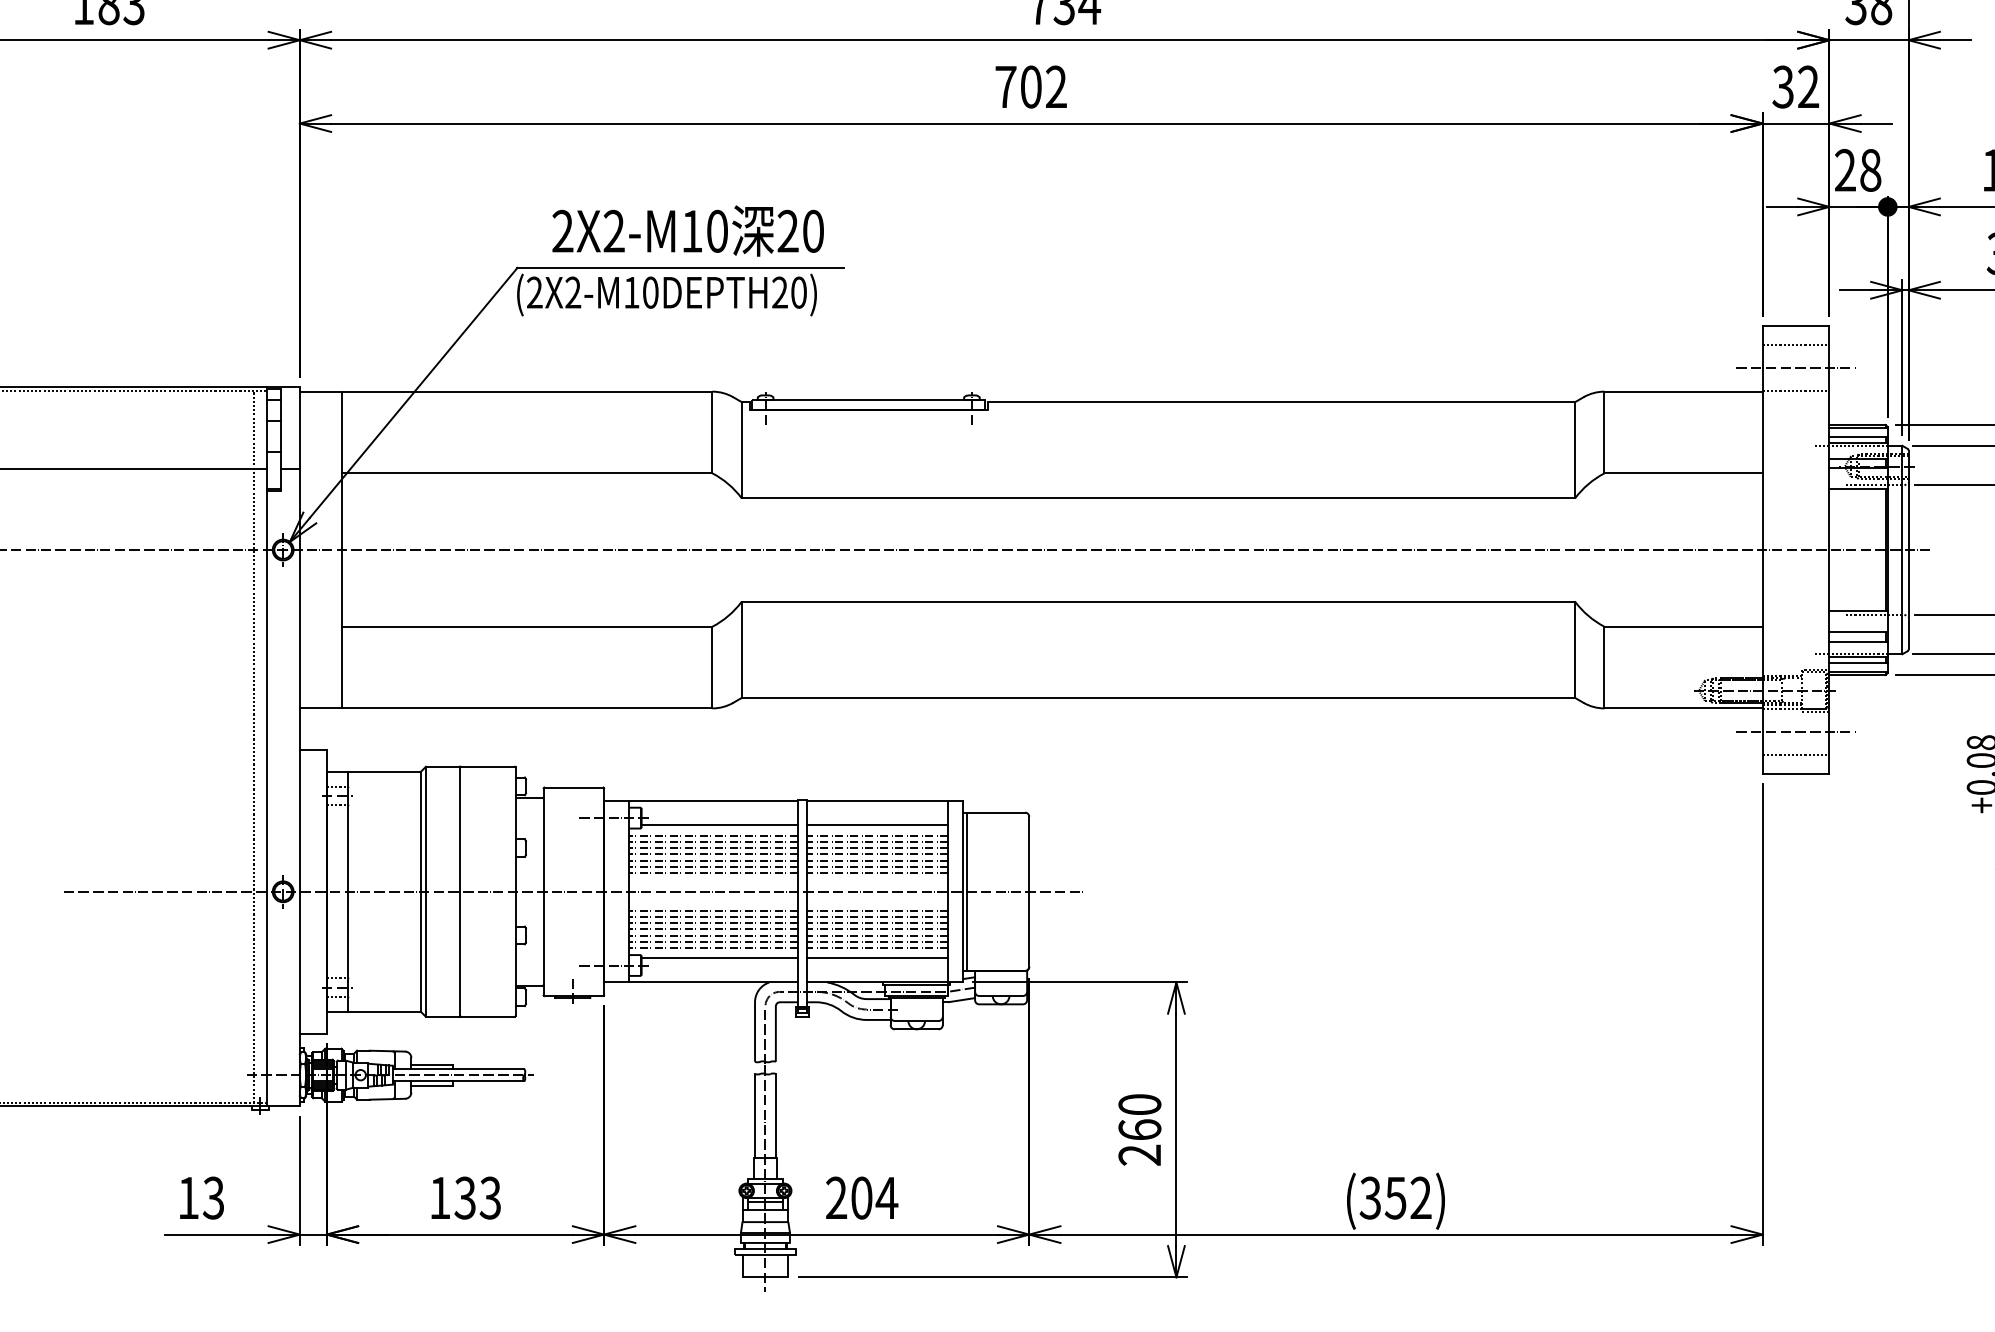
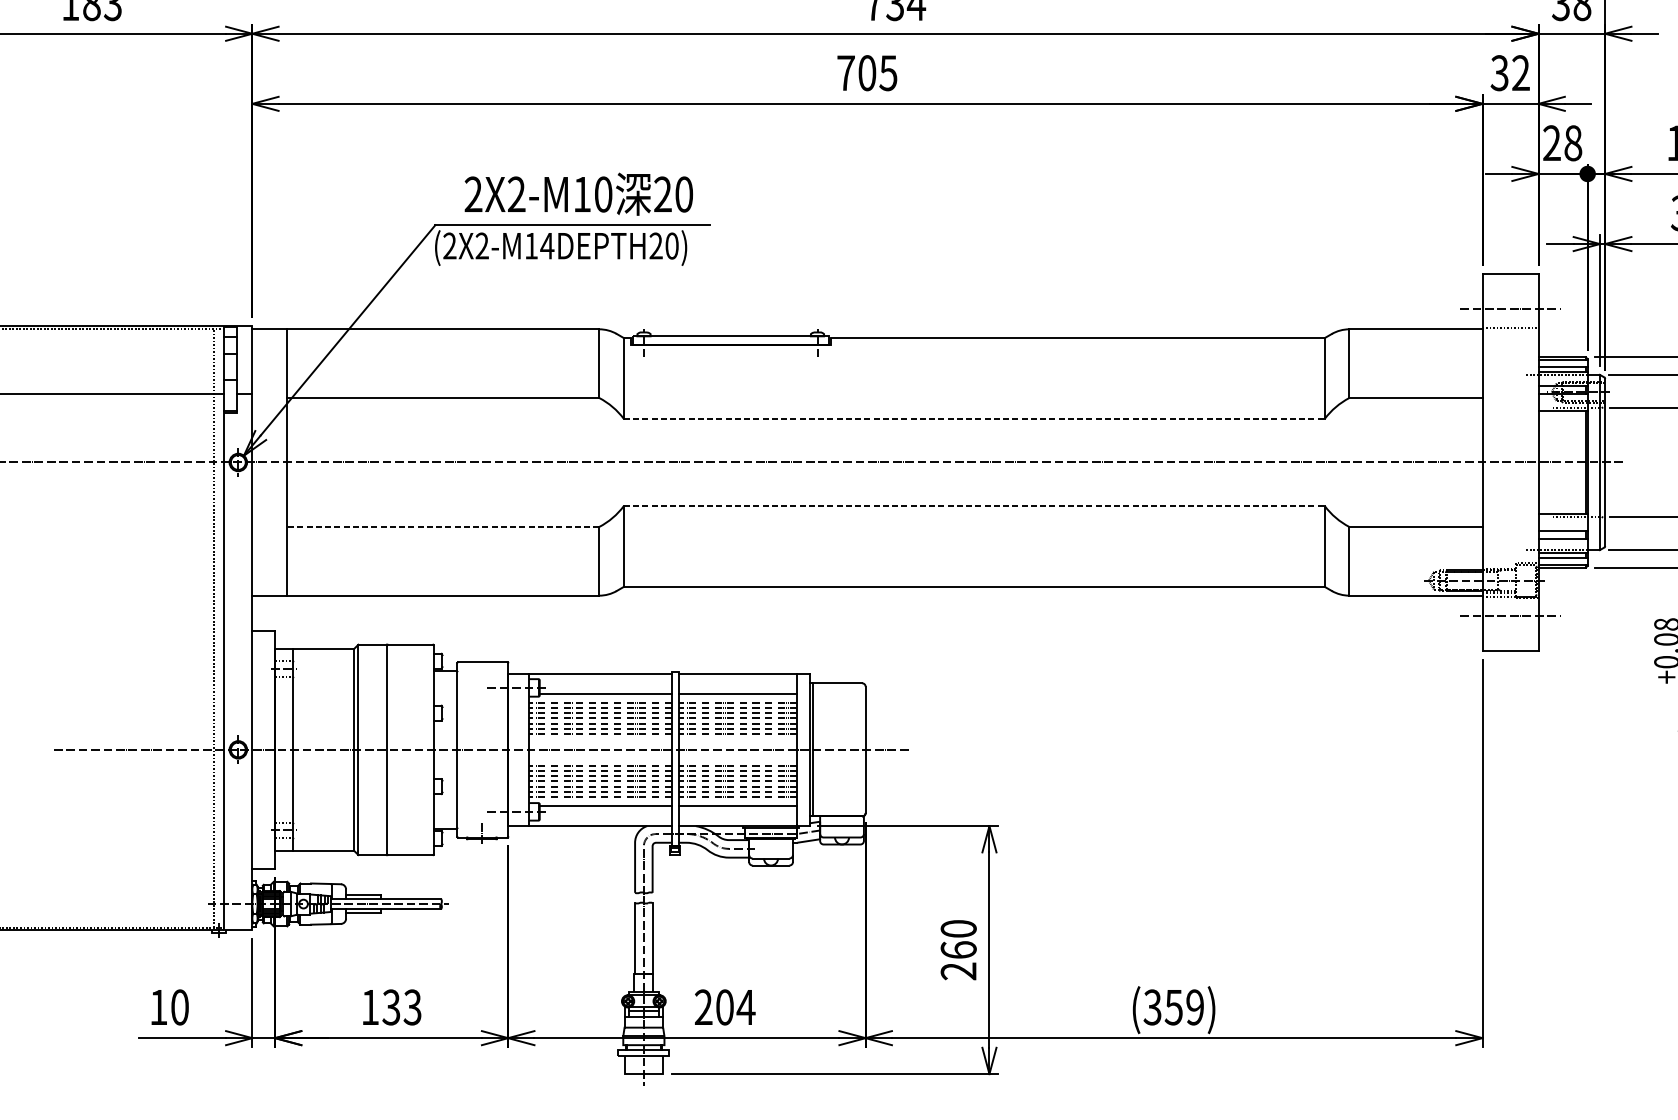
text: (1055, 86) -> (887, 72), 702 -> 705
text: (650, 292) -> (547, 245), (2X2-M10DEPTH20) -> (2X2-M14DEPTH20)
line: (1795, 344) -> (1510, 289), removed
line: (1158, 498) -> (974, 419), solid -> dashed
line: (1158, 601) -> (974, 505), solid -> dashed
line: (526, 626) -> (442, 526), solid -> dashed
line: (1795, 755) -> (1510, 635), removed
text: (213, 1197) -> (179, 1006), 13 -> 10
text: (1420, 1198) -> (1194, 1007), (352) -> (359)

